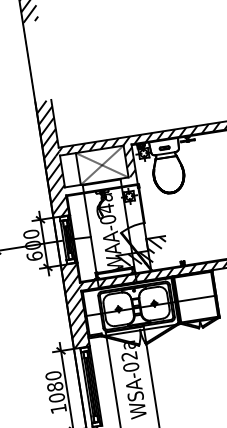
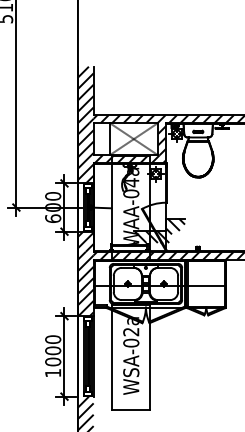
hatch: (102, 185) -> (130, 159), added
text: (54, 386) -> (52, 350), 1080 -> 1000

